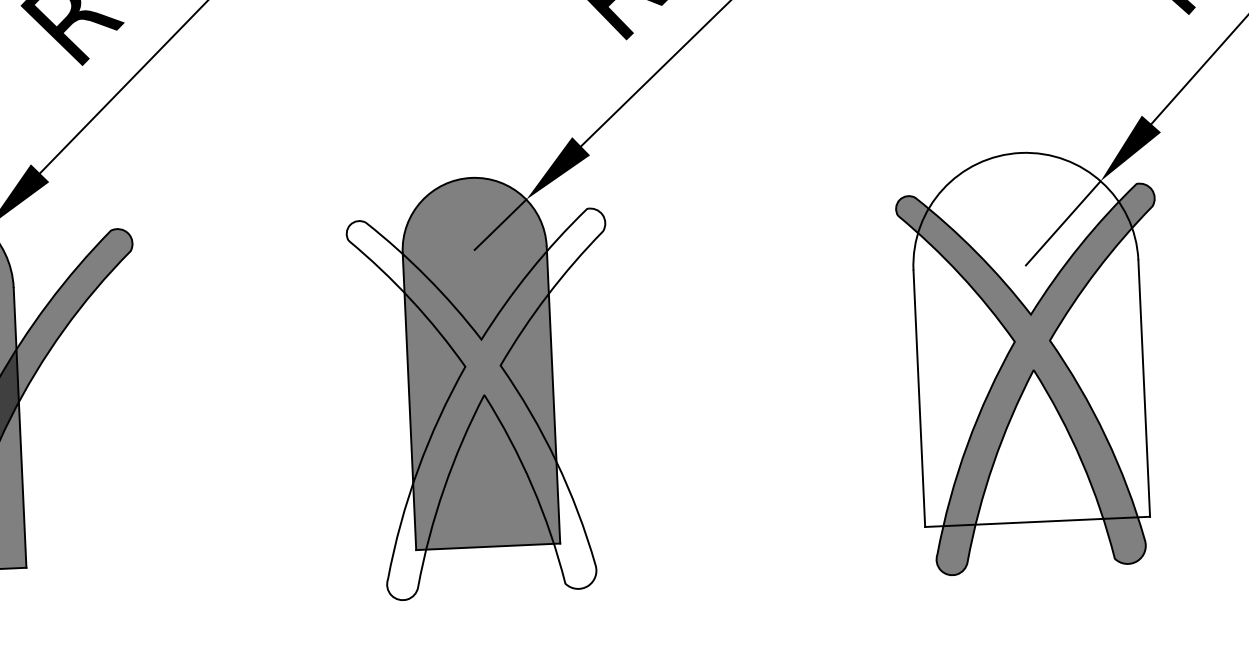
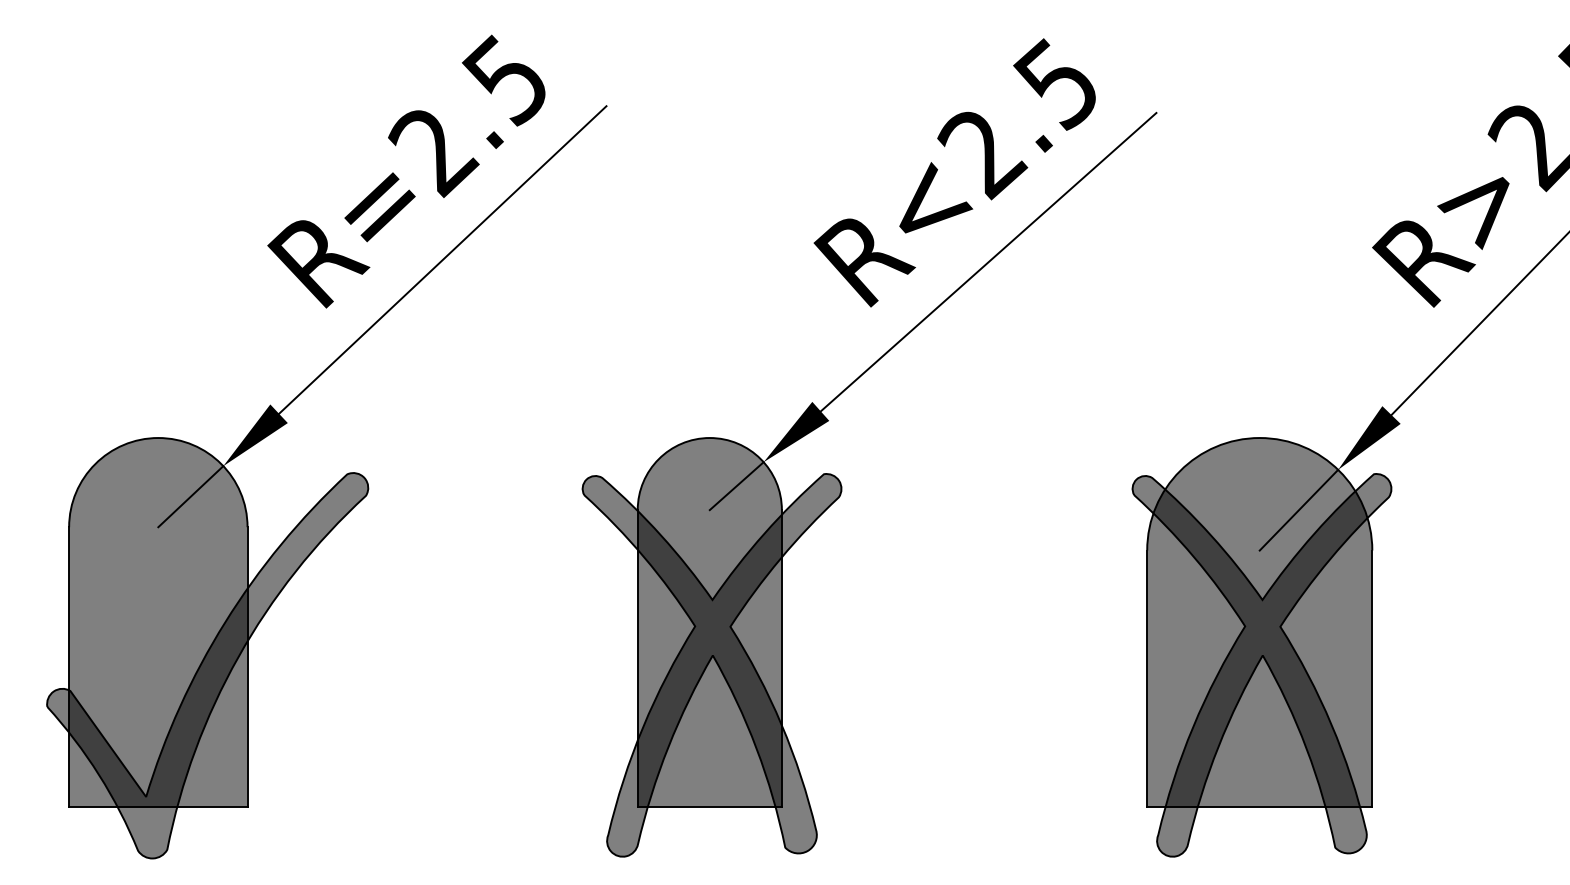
fill: (1028, 337) -> (1259, 622), added
fill: (483, 404) -> (711, 664), added

